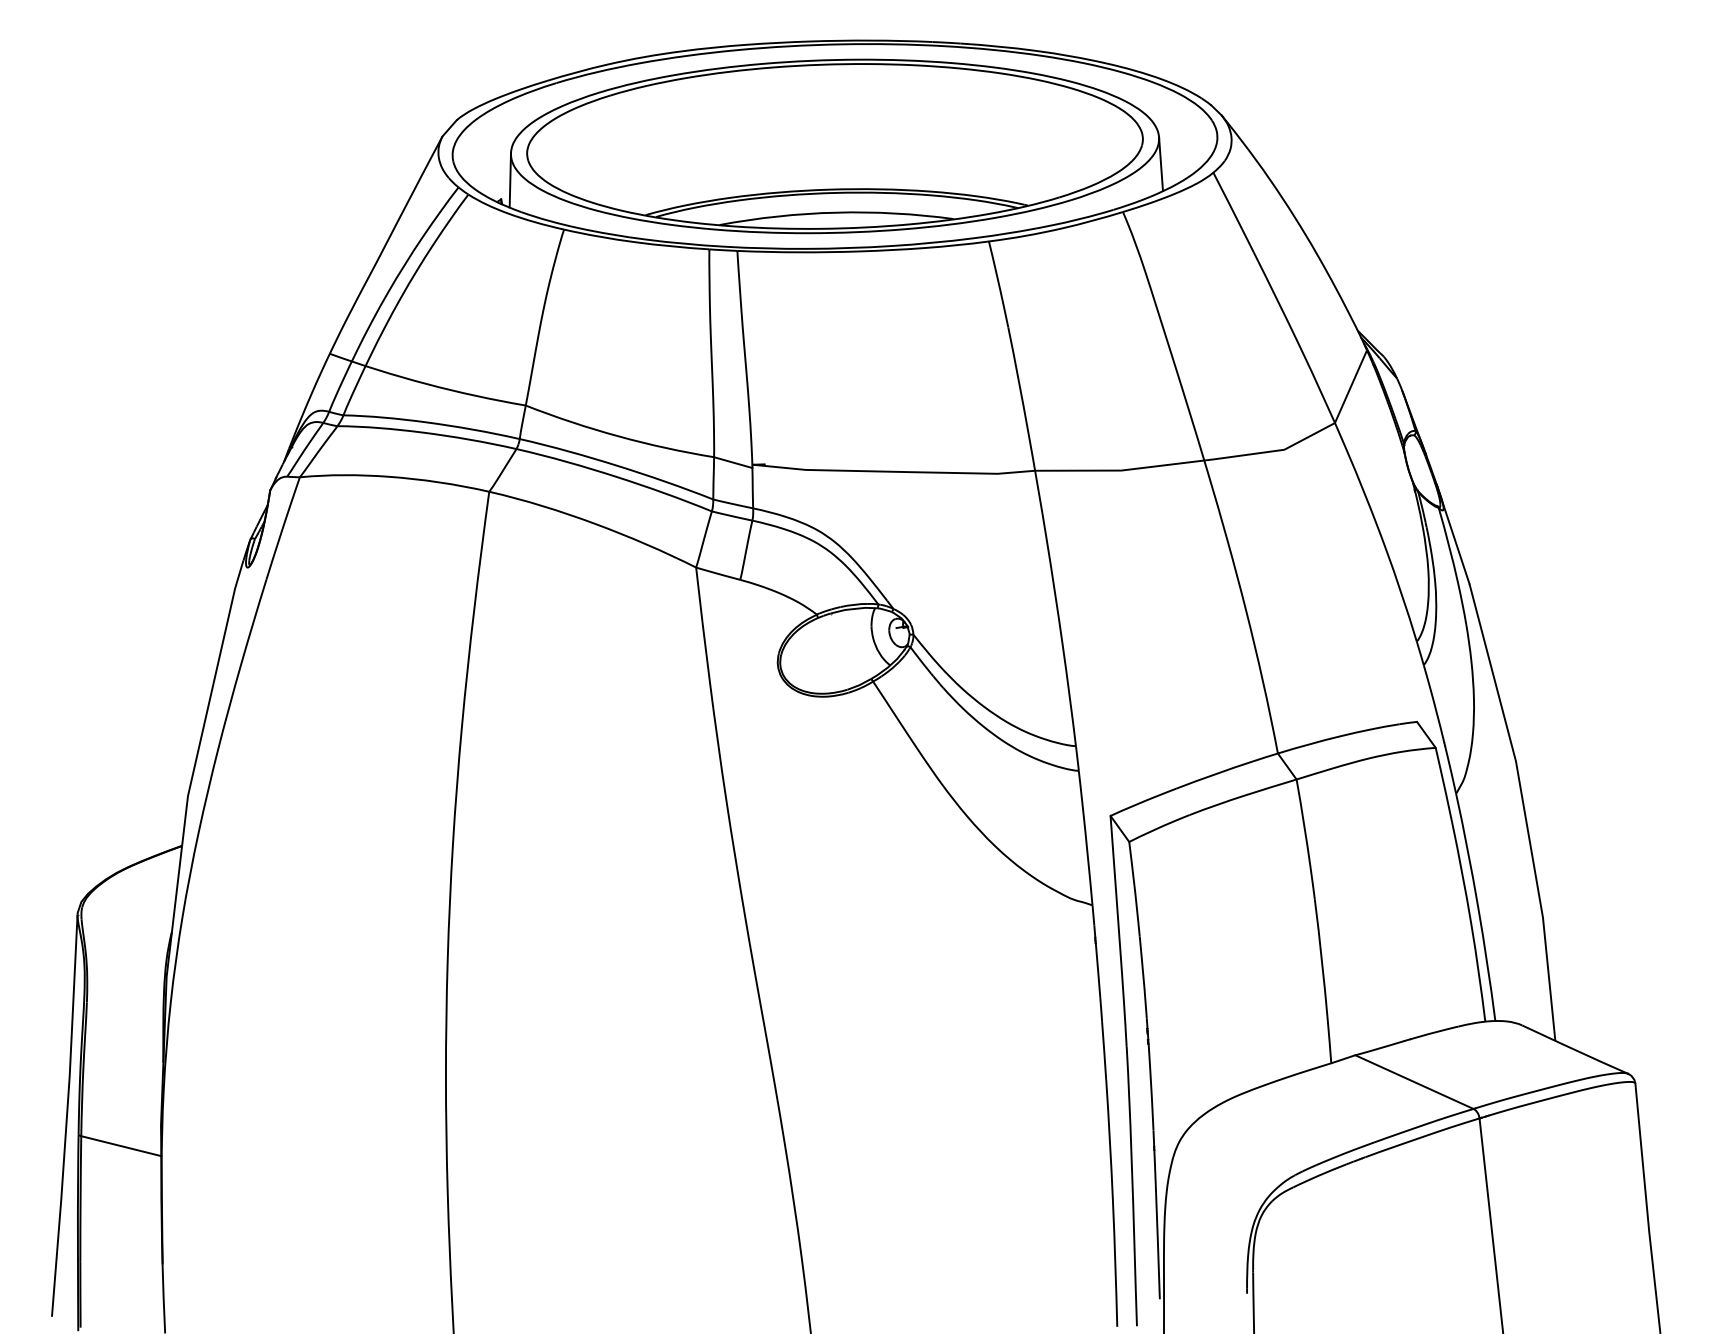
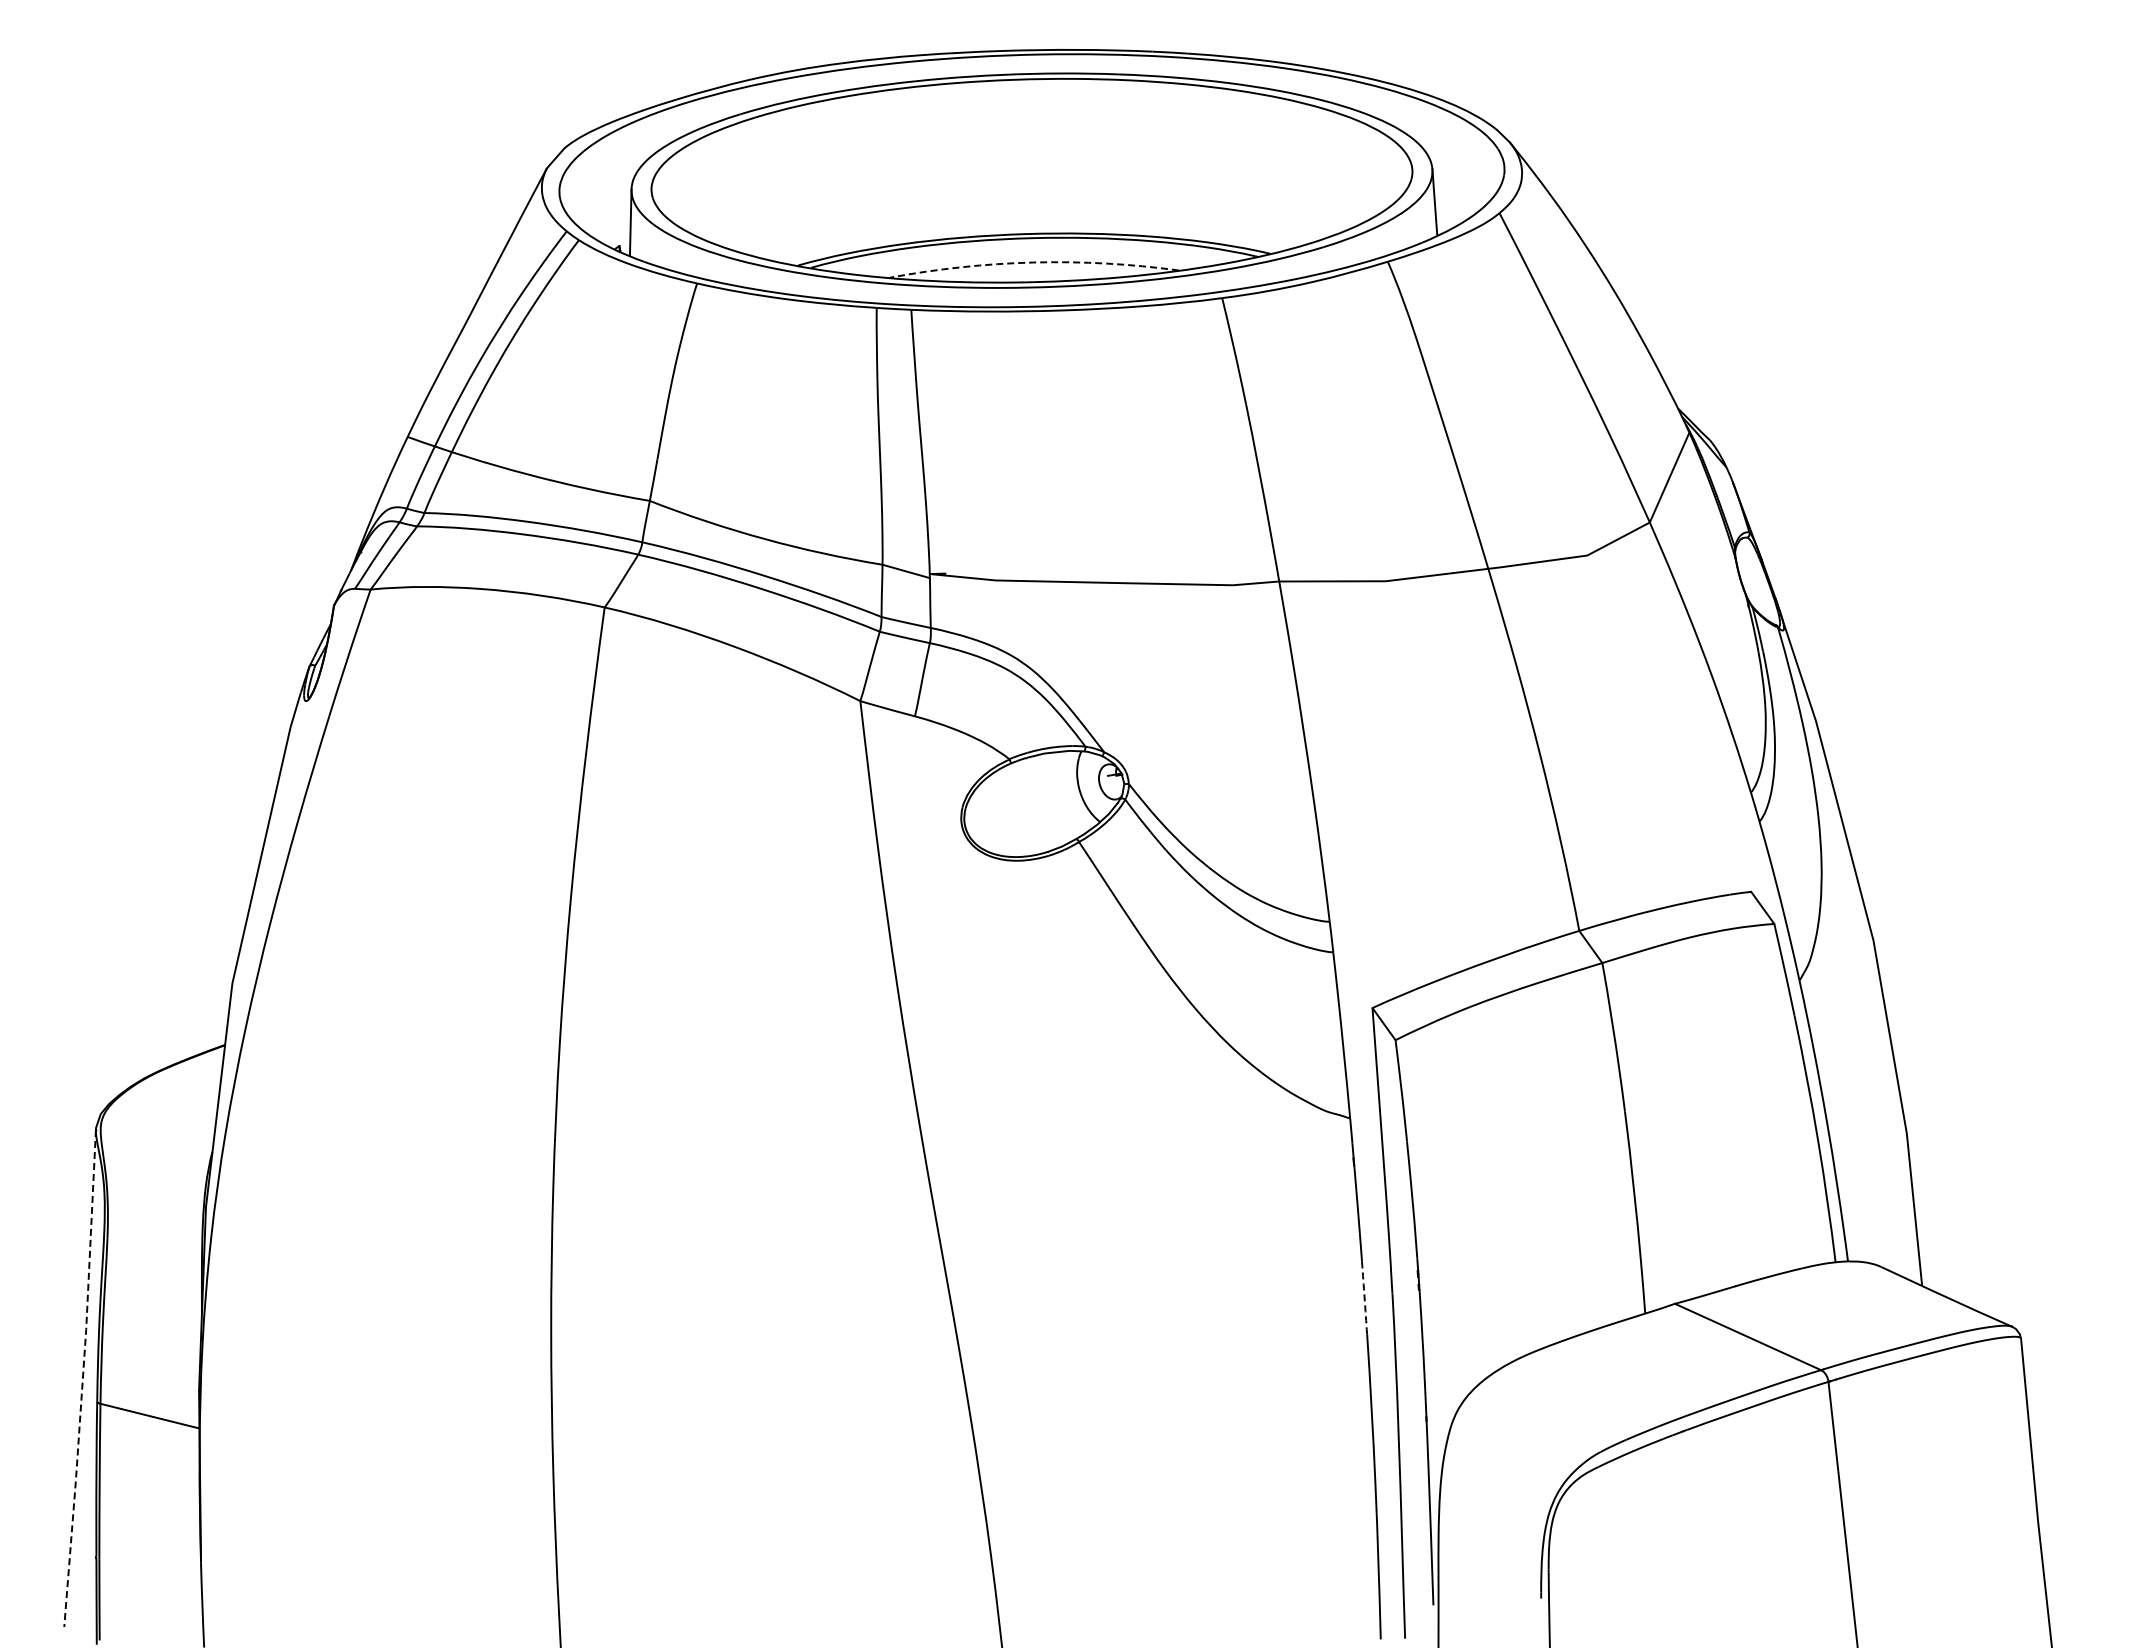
arc: (836, 212) -> (1033, 262), solid -> dashed
arc: (1104, 1050) -> (1364, 1297), solid -> dashed
line: (66, 1116) -> (82, 1379), solid -> dashed

